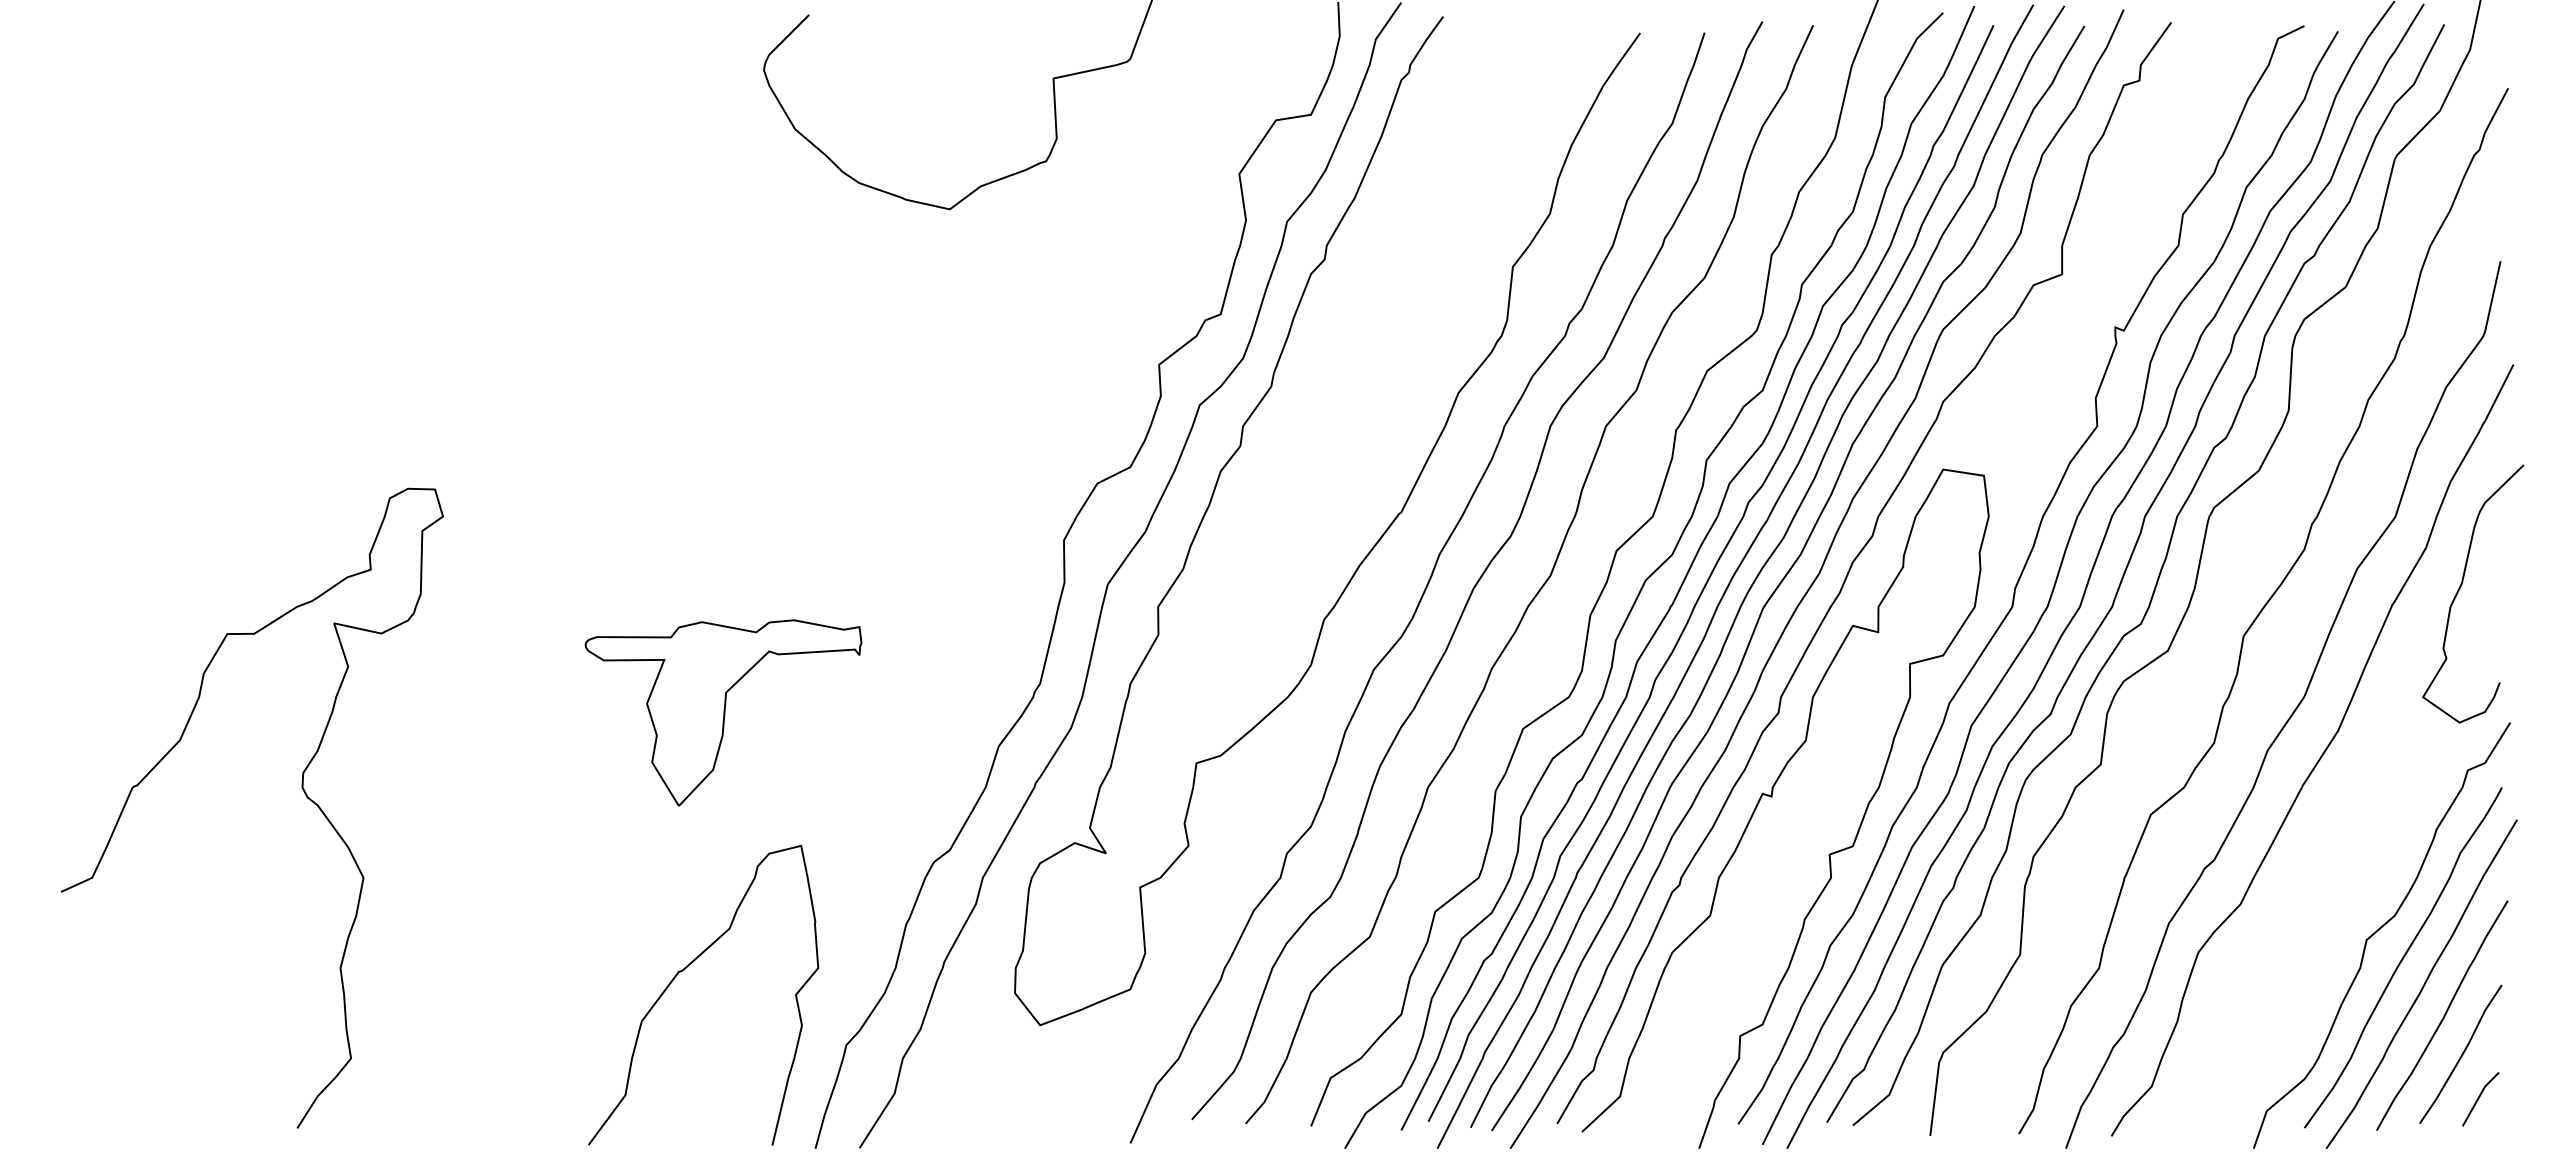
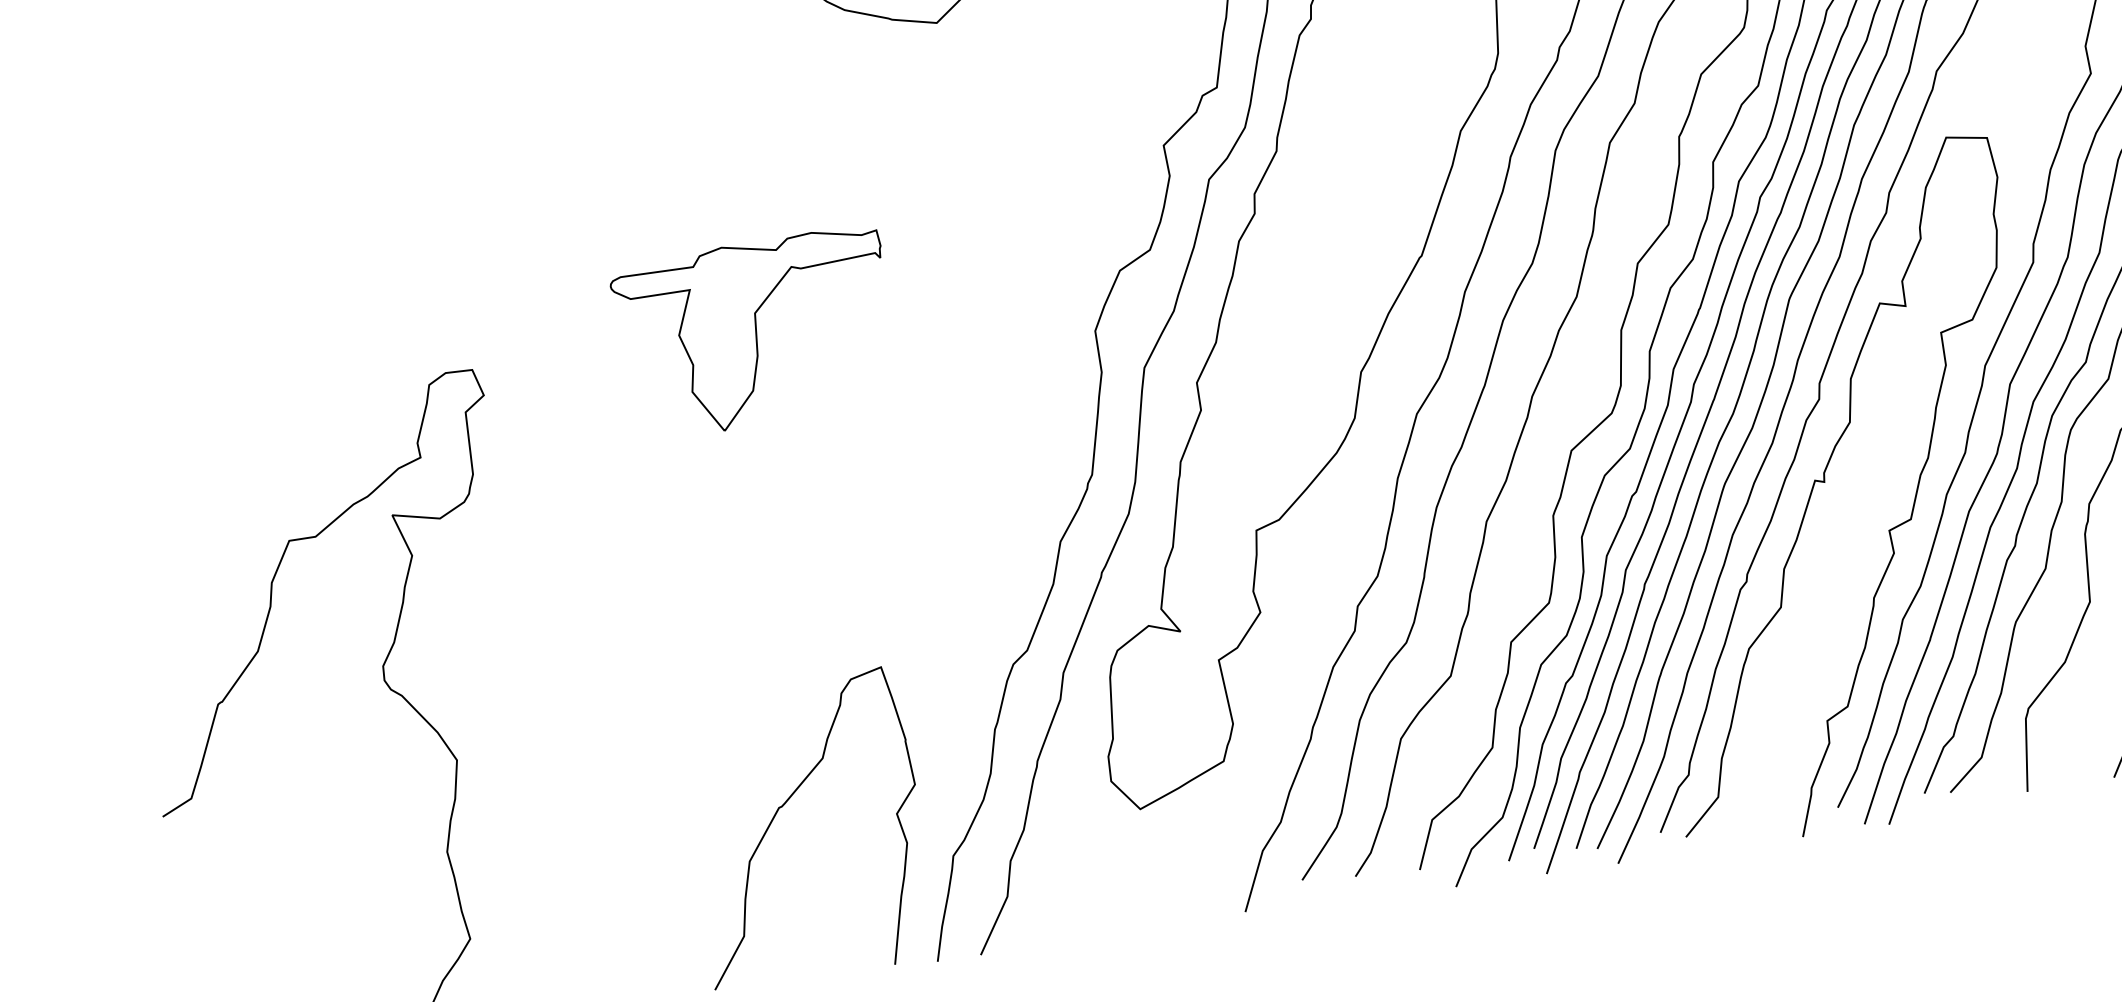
part: (723, 712) -> (755, 333), moved

